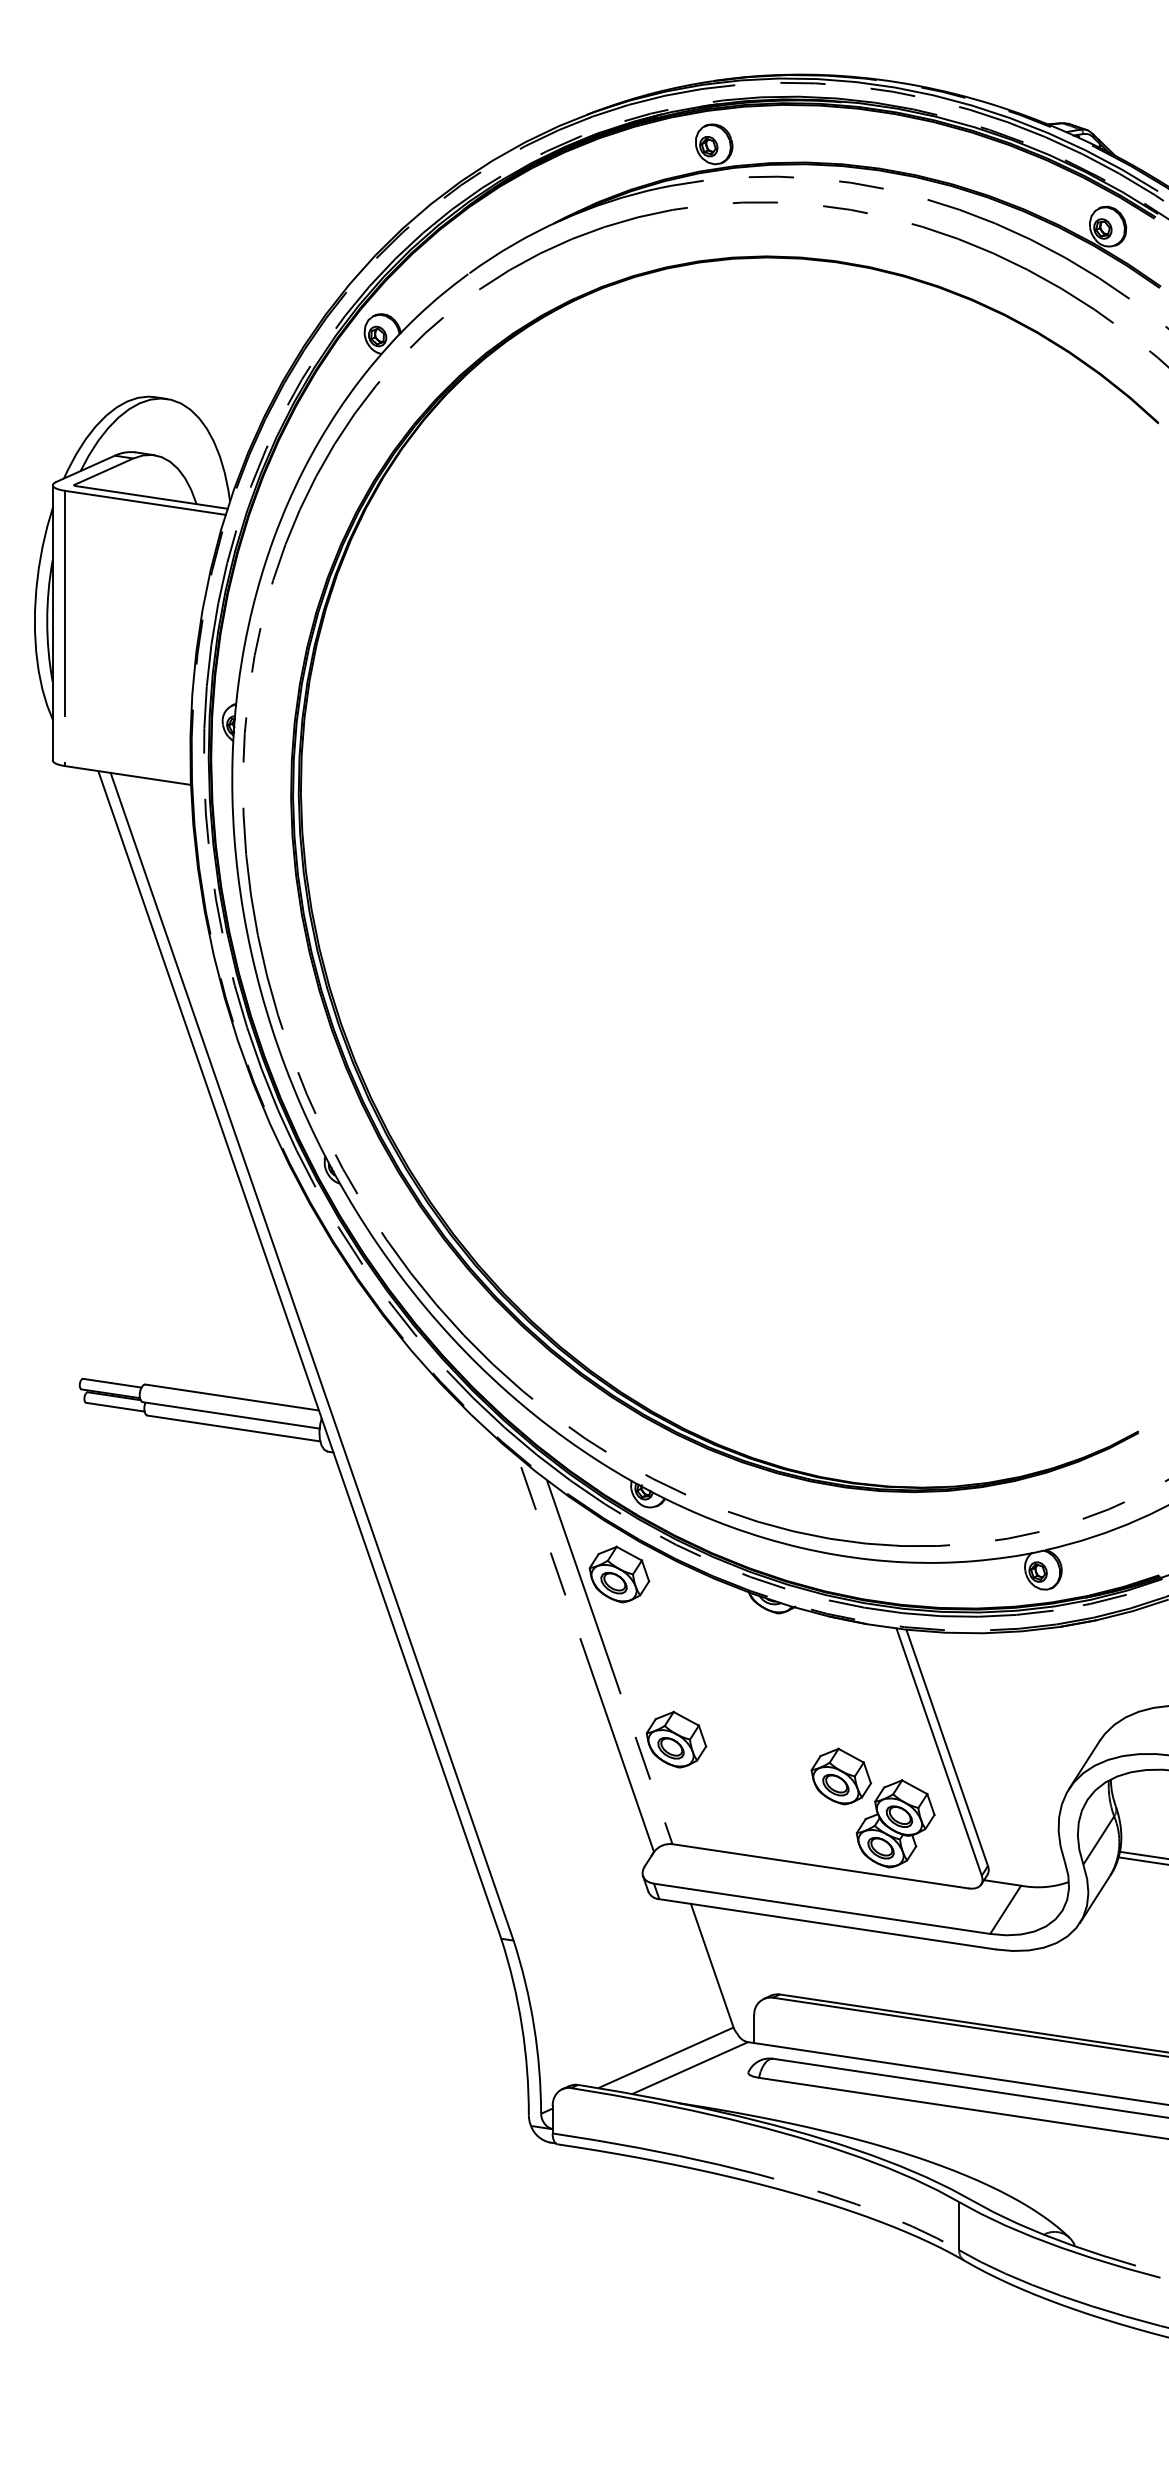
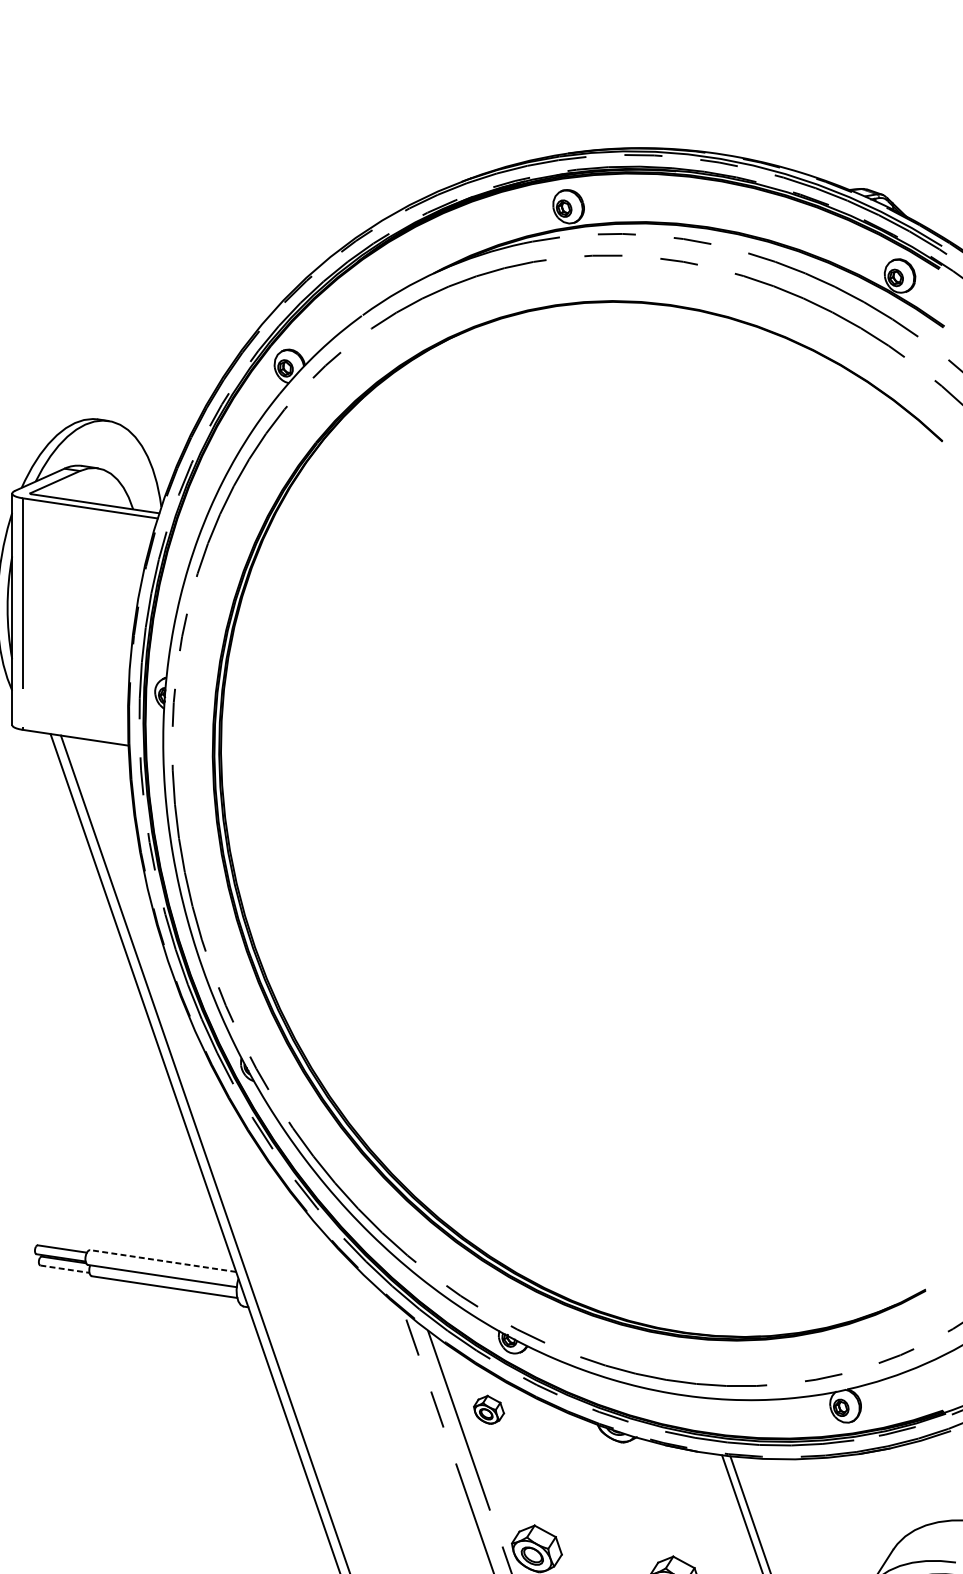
line: (232, 1397) -> (163, 1261), solid -> dashed
line: (115, 1407) -> (65, 1269), solid -> dashed
part: (619, 1574) -> (489, 1409), size x0.6

